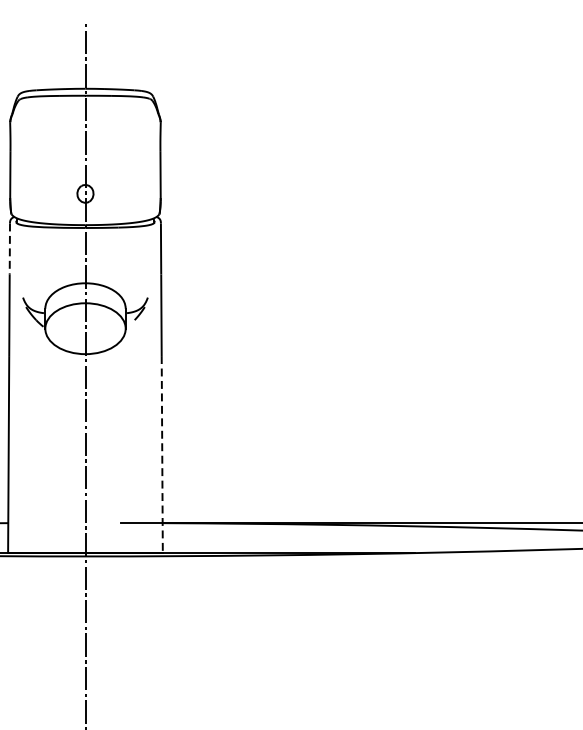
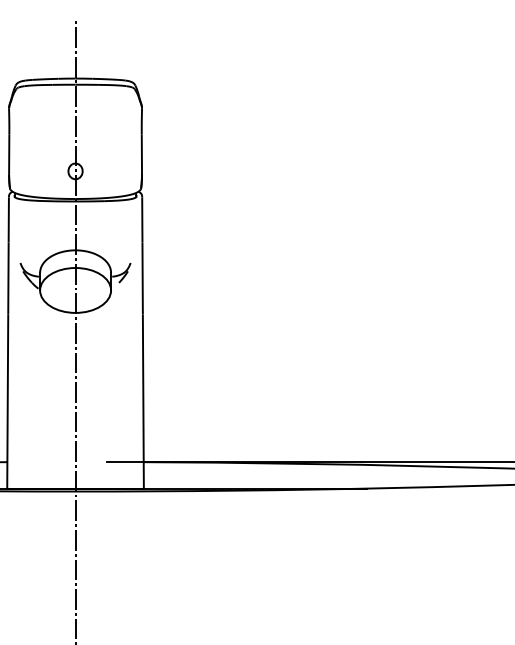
line: (9, 249) -> (8, 220), dashed -> solid
line: (162, 455) -> (143, 402), dashed -> solid

